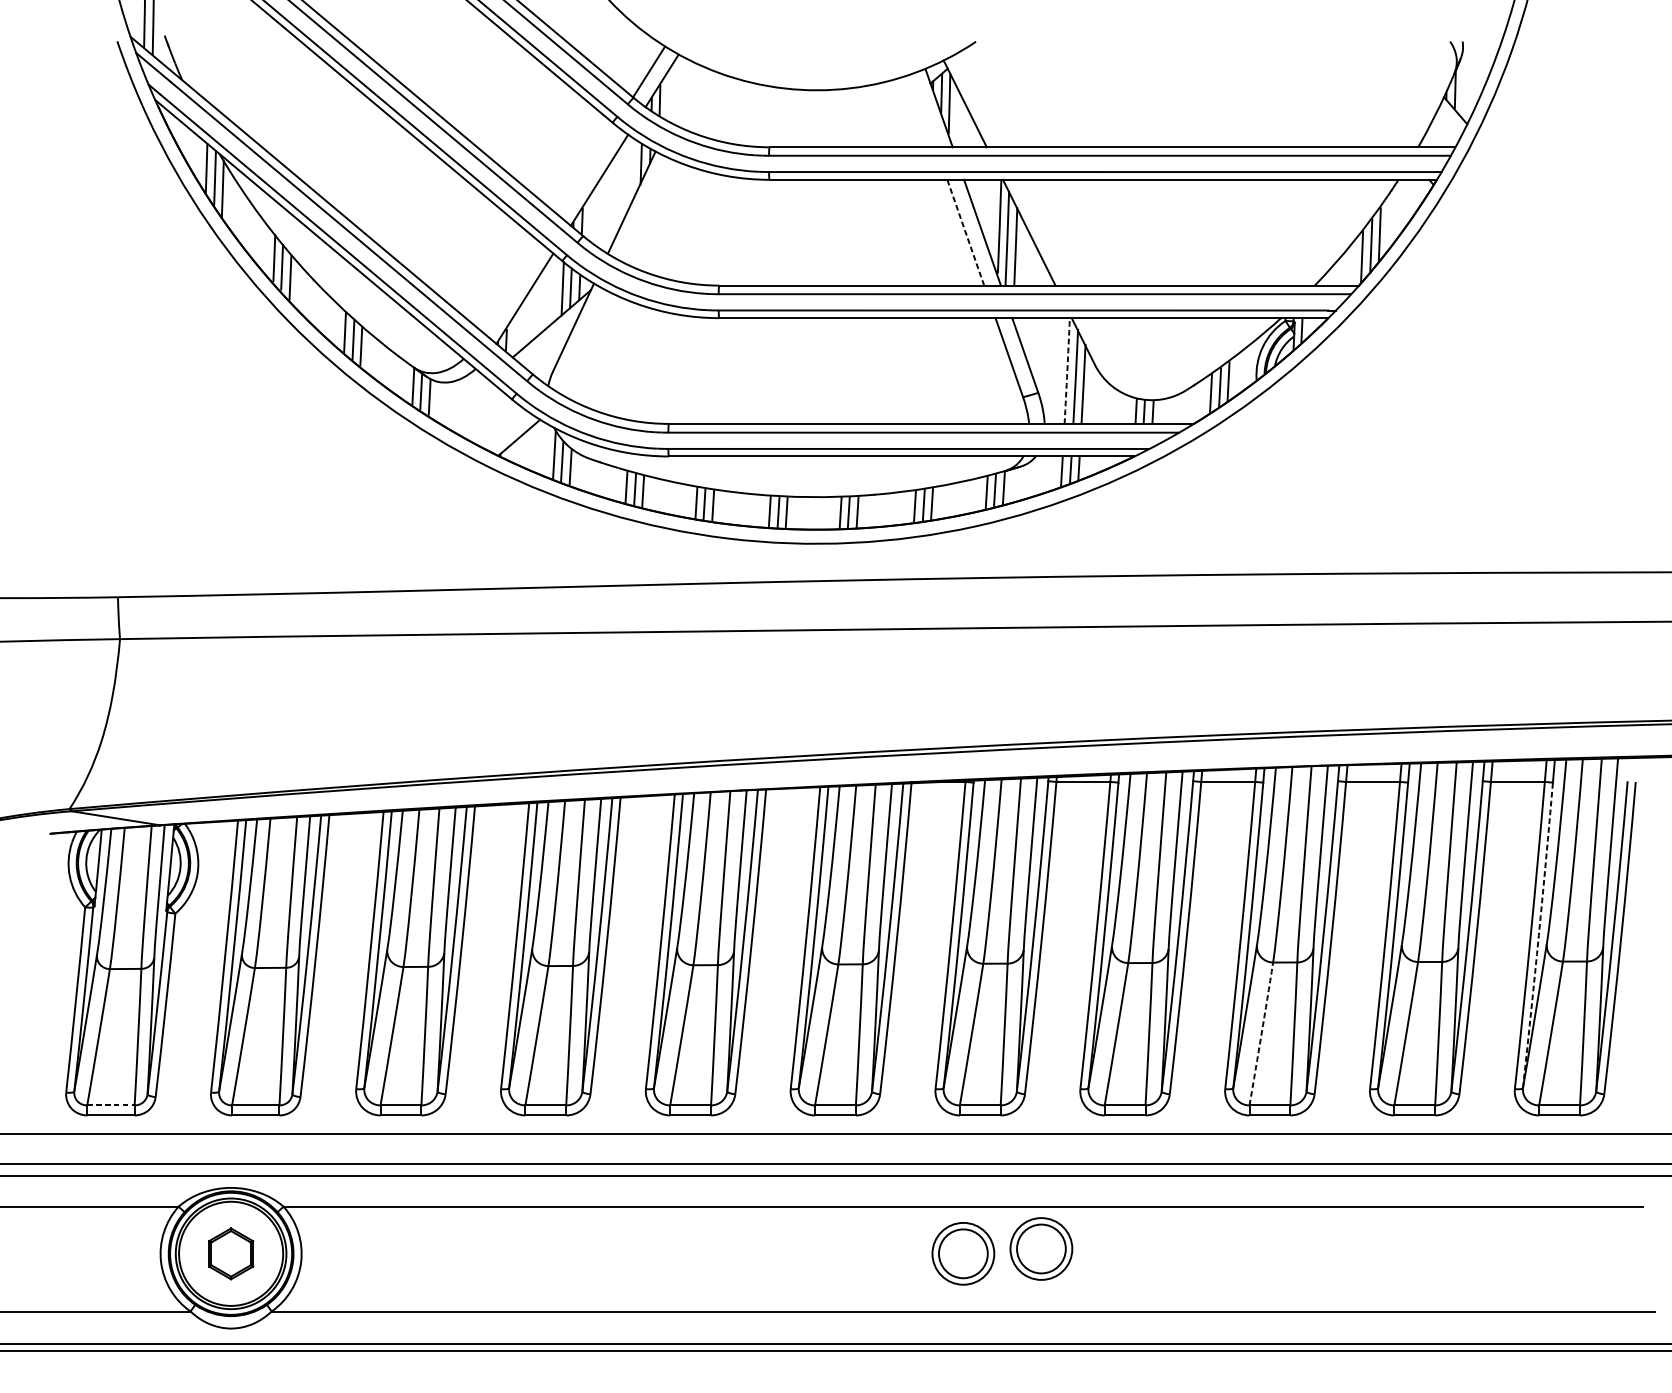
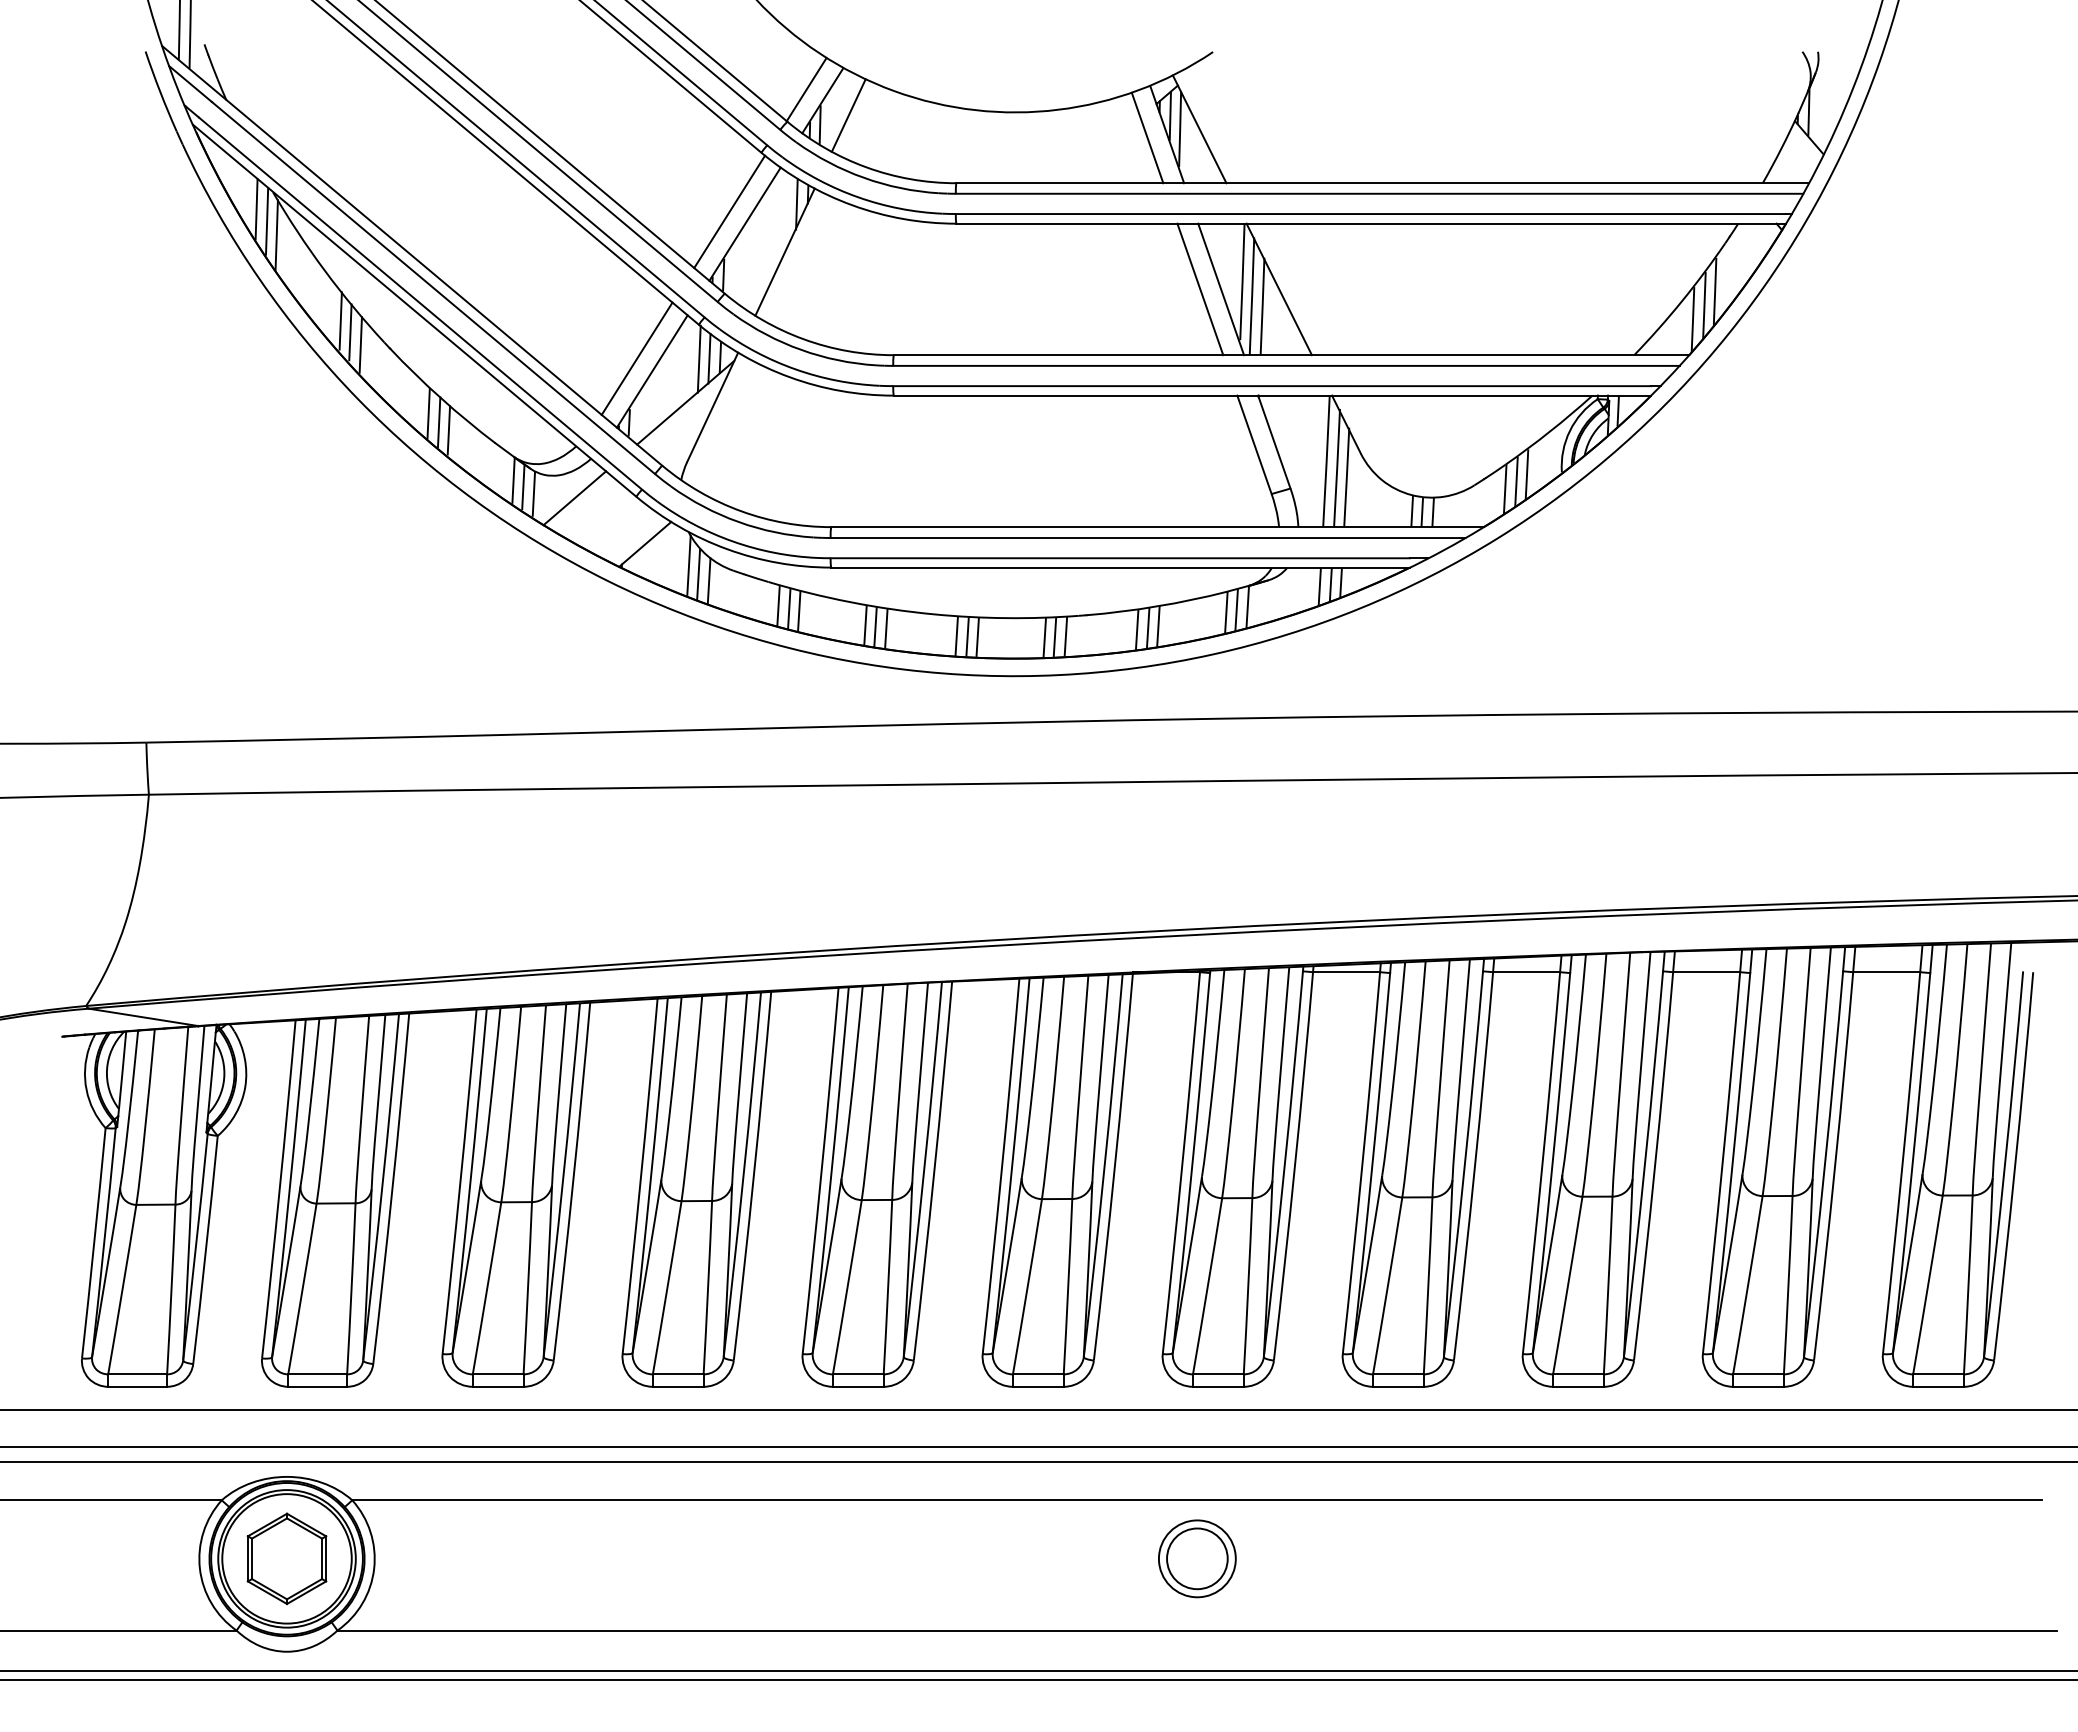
line: (682, 92) -> (848, 115), added
line: (923, 110) -> (1147, 137), added
line: (587, 170) -> (729, 211), added
line: (965, 232) -> (1200, 289), dashed -> solid
line: (512, 288) -> (636, 358), added
arc: (1067, 371) -> (1326, 461), dashed -> solid
line: (462, 400) -> (574, 498), added
arc: (1538, 935) -> (1912, 1163), dashed -> solid
arc: (1261, 1033) -> (1568, 1285), dashed -> solid
line: (111, 1105) -> (138, 1374), dashed -> solid
part: (1041, 1248) -> (1294, 1552), removed
part: (230, 1253) -> (286, 1558), size x1.43

